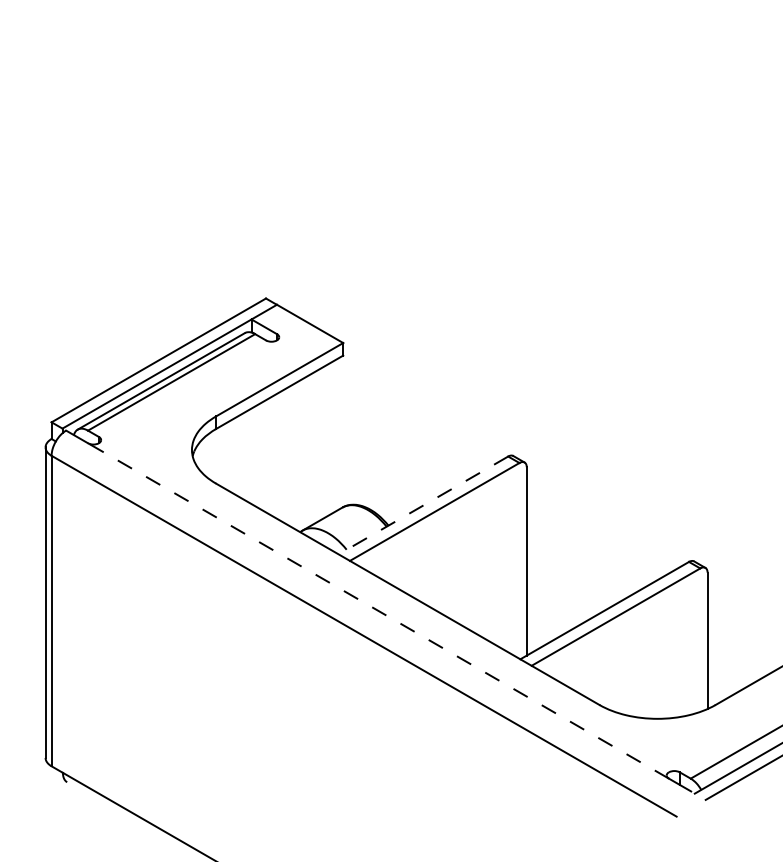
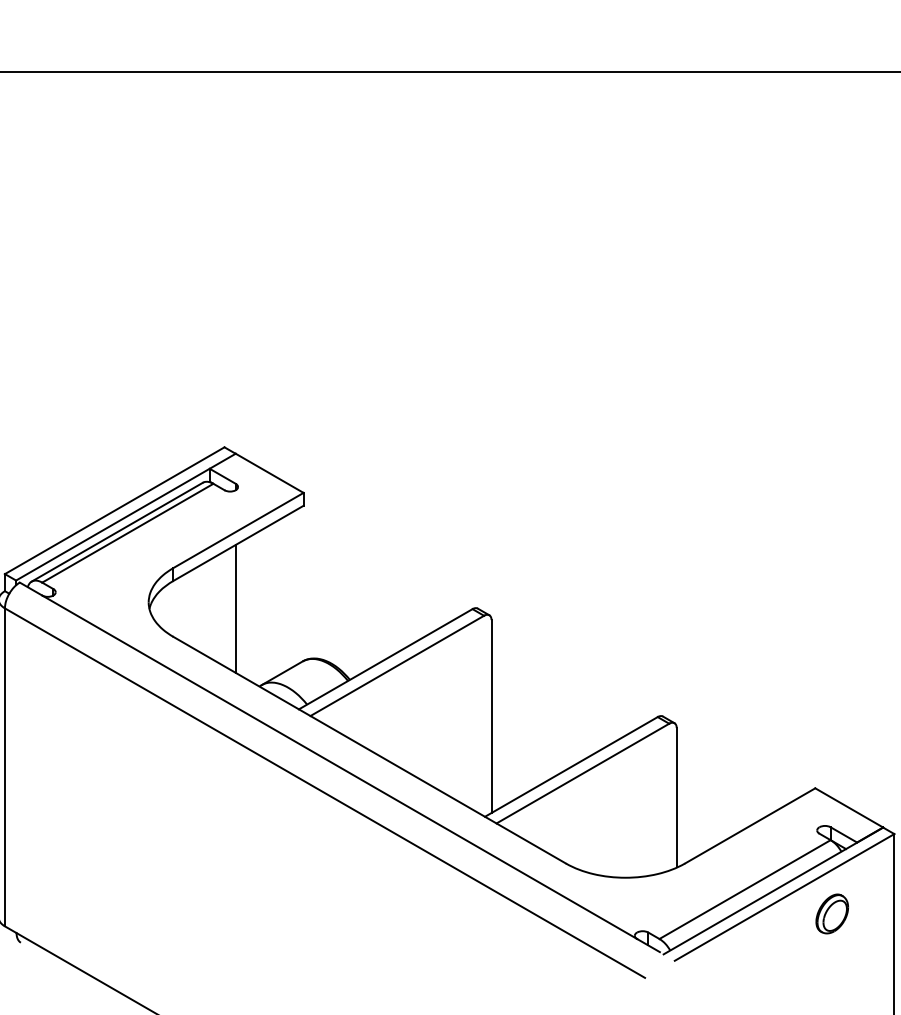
line: (276, 455) -> (235, 608), added
line: (423, 505) -> (385, 659), dashed -> solid
line: (378, 611) -> (339, 767), dashed -> solid

